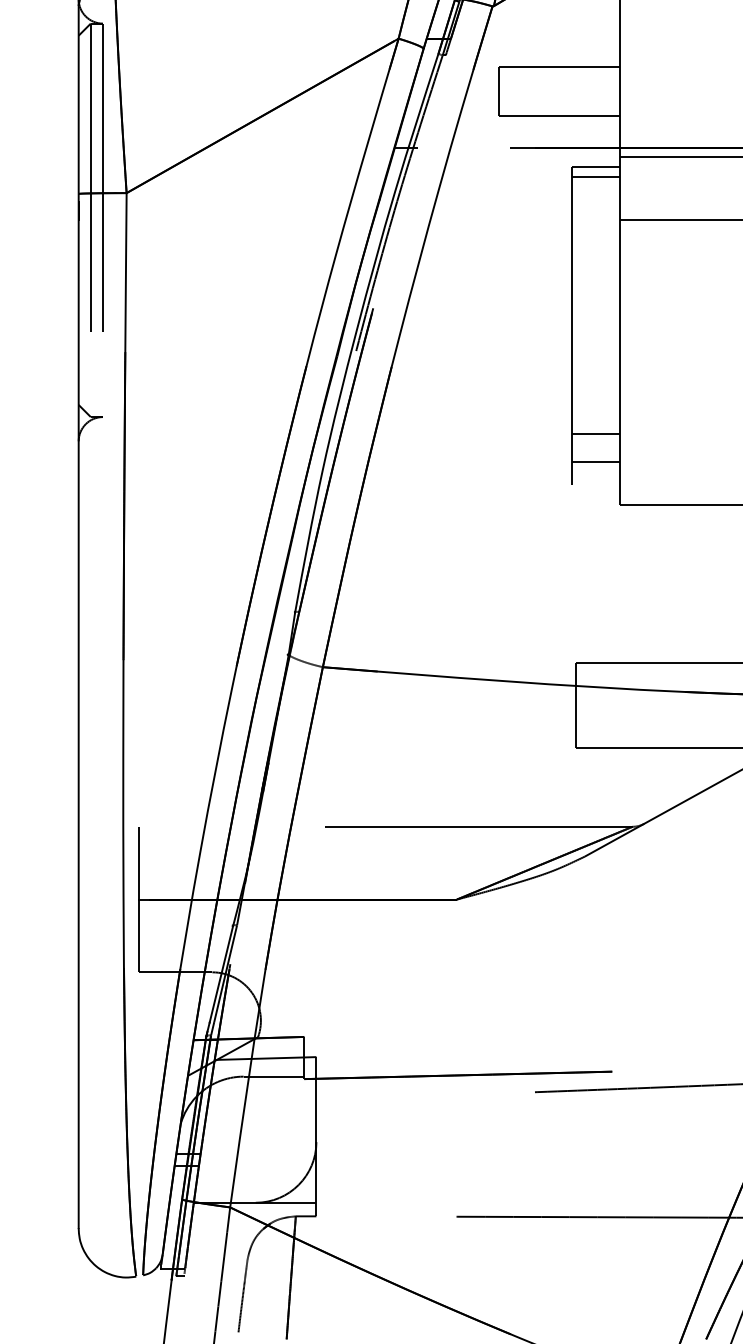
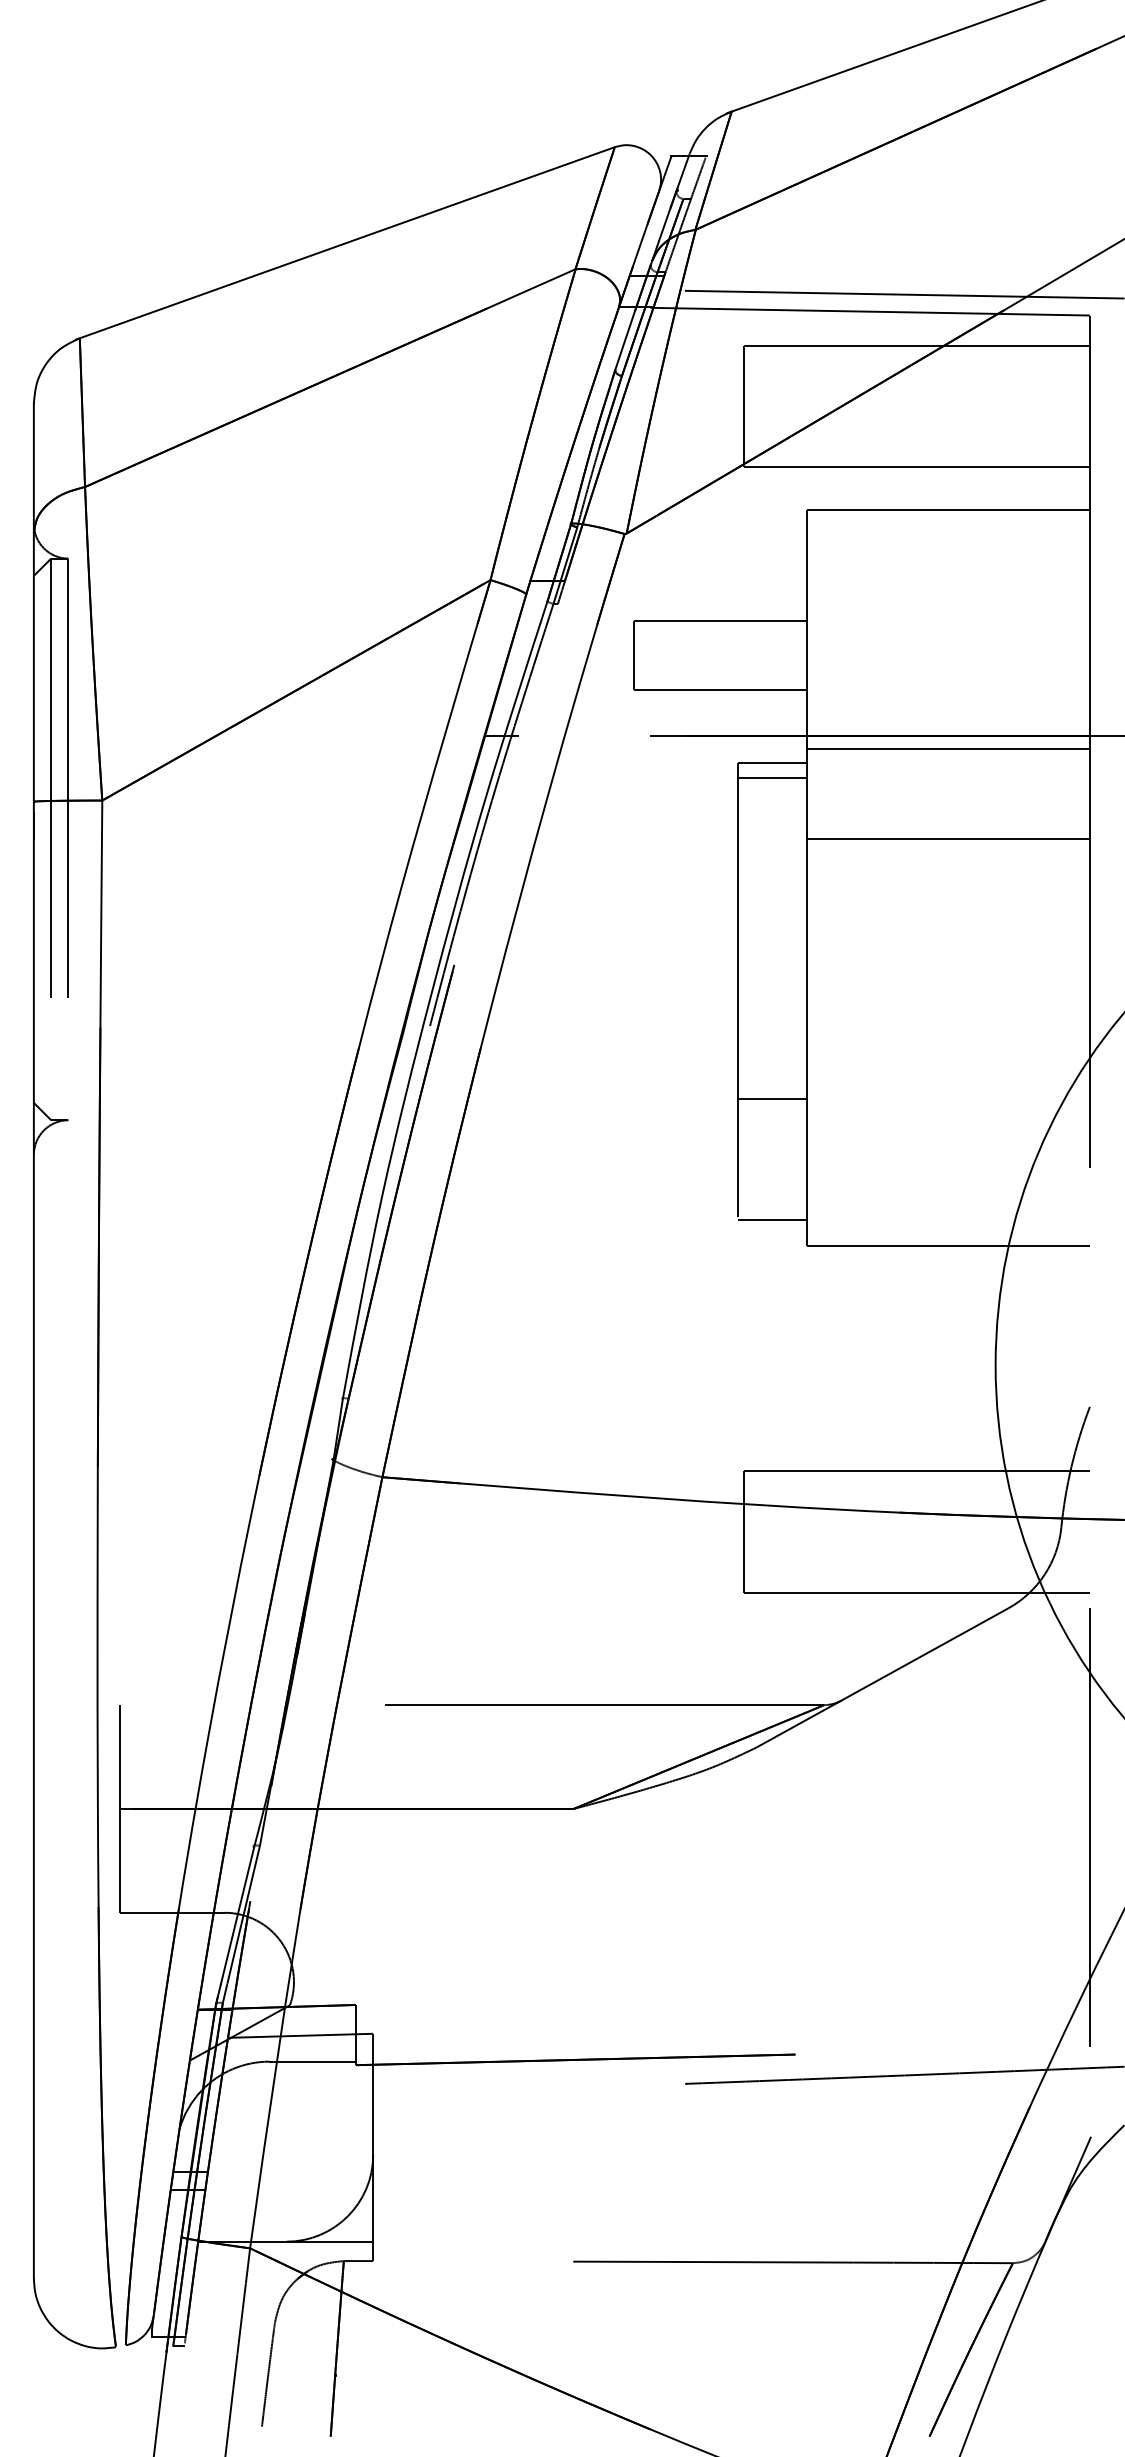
line: (596, 434) -> (772, 1099), moved
line: (596, 462) -> (772, 1220), moved

